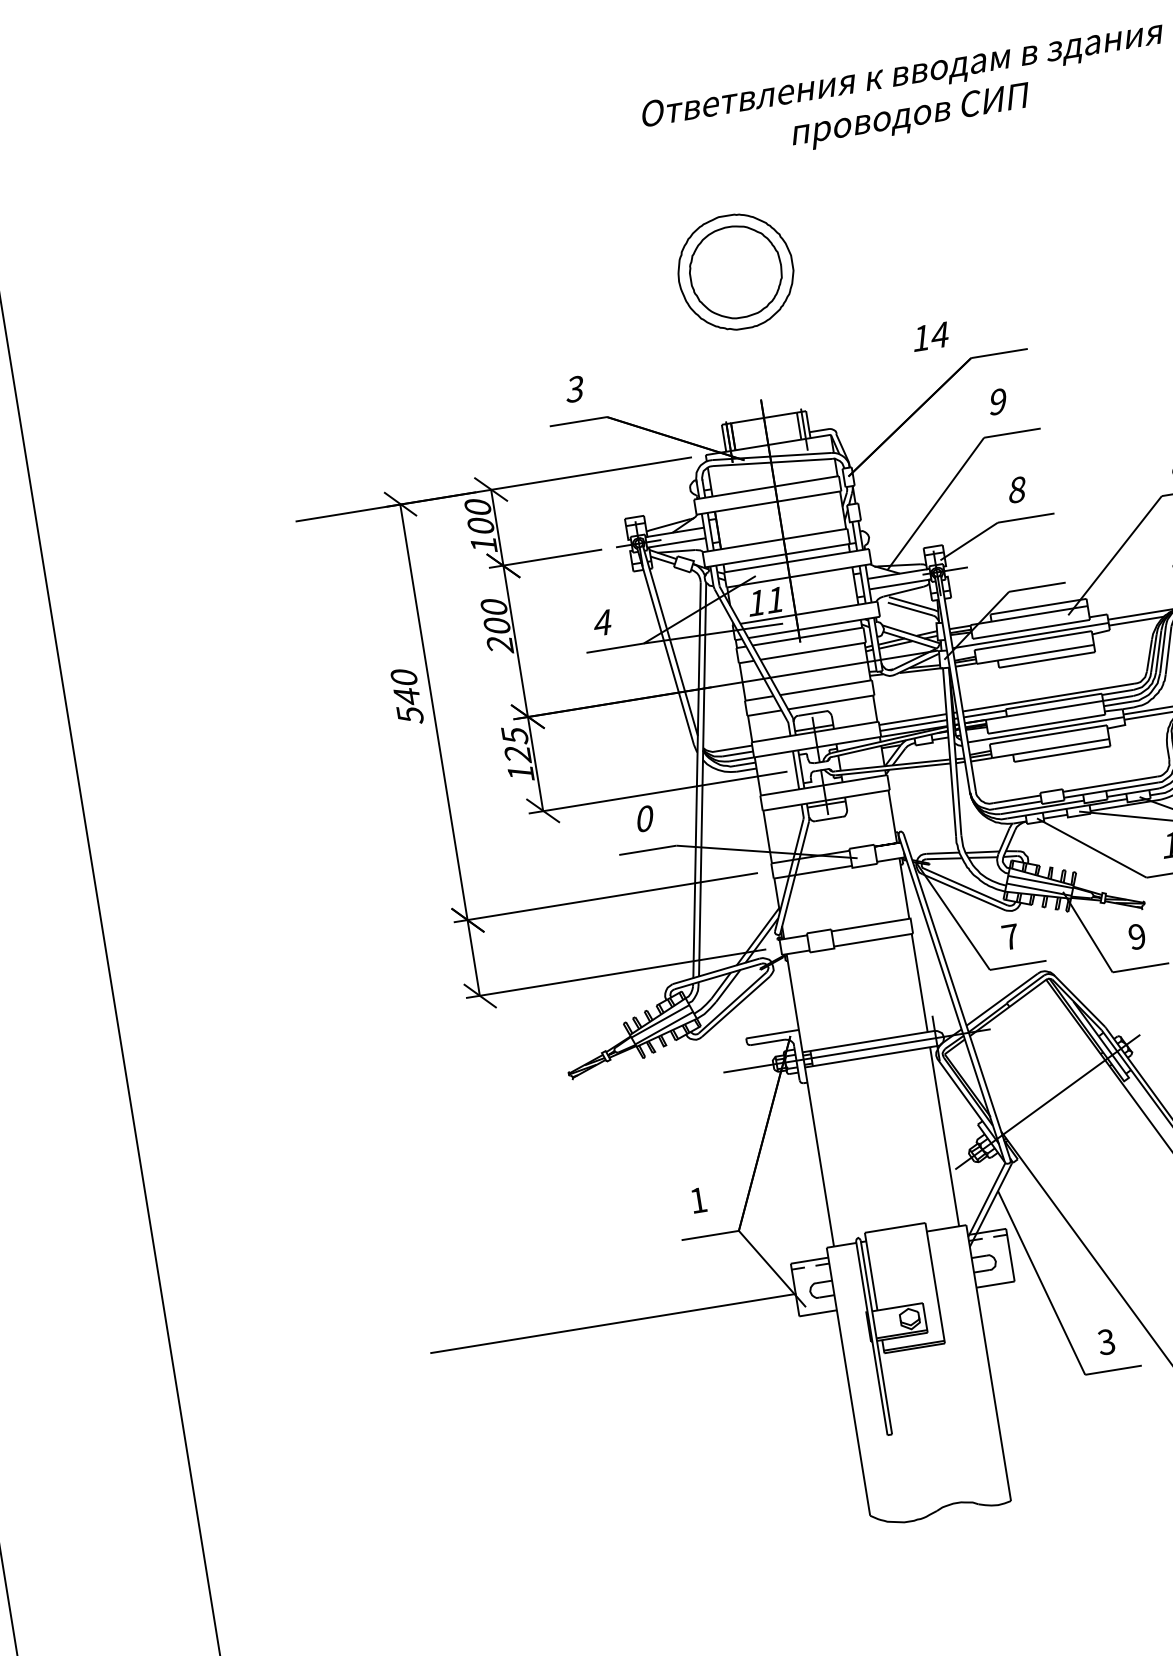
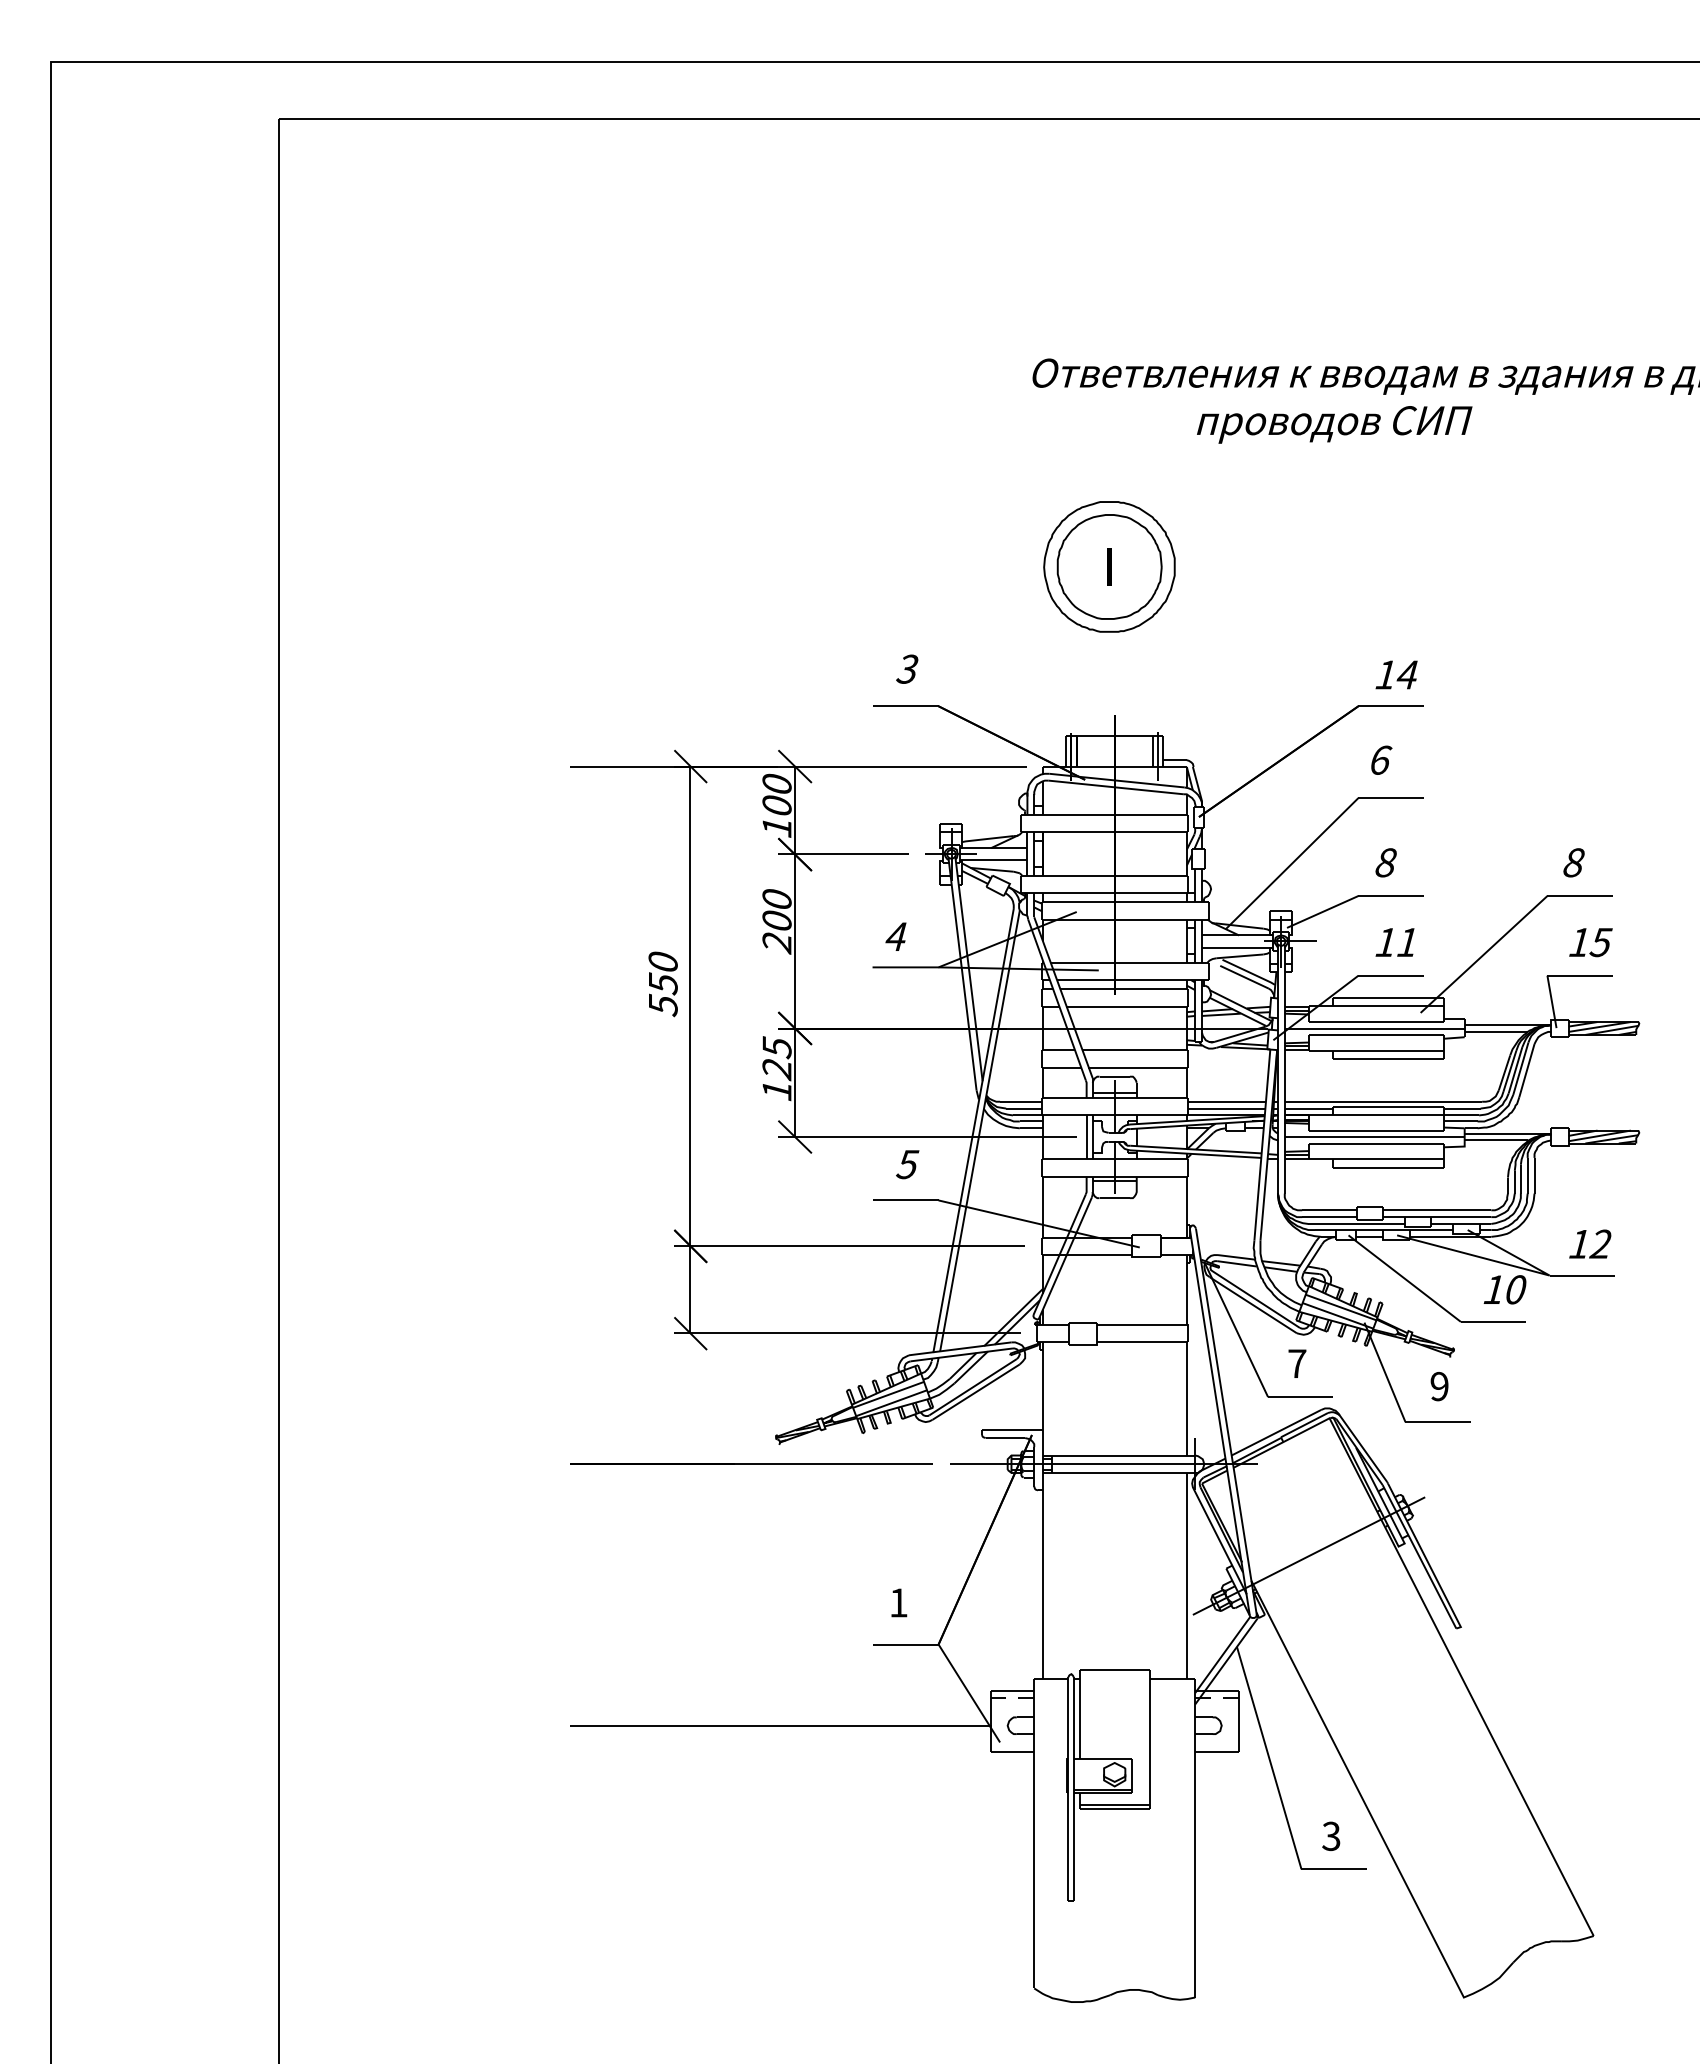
fill: (735, 271) -> (1109, 566), added
text: (930, 336) -> (1396, 674), moved
text: (997, 401) -> (1380, 759), 9 -> 6
text: (764, 601) -> (1394, 942), moved
text: (407, 696) -> (663, 983), 540 -> 550
text: (644, 818) -> (907, 1164), 0 -> 5
line: (551, 1100) -> (751, 1463), added

